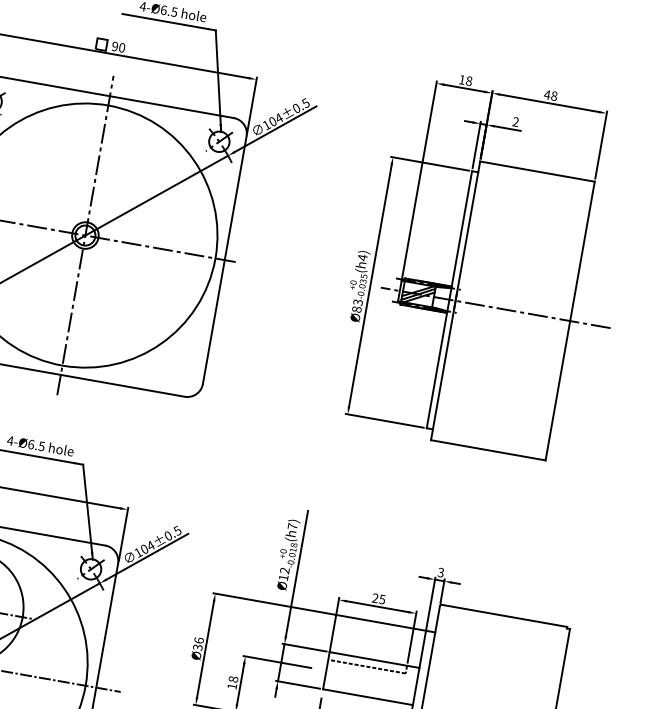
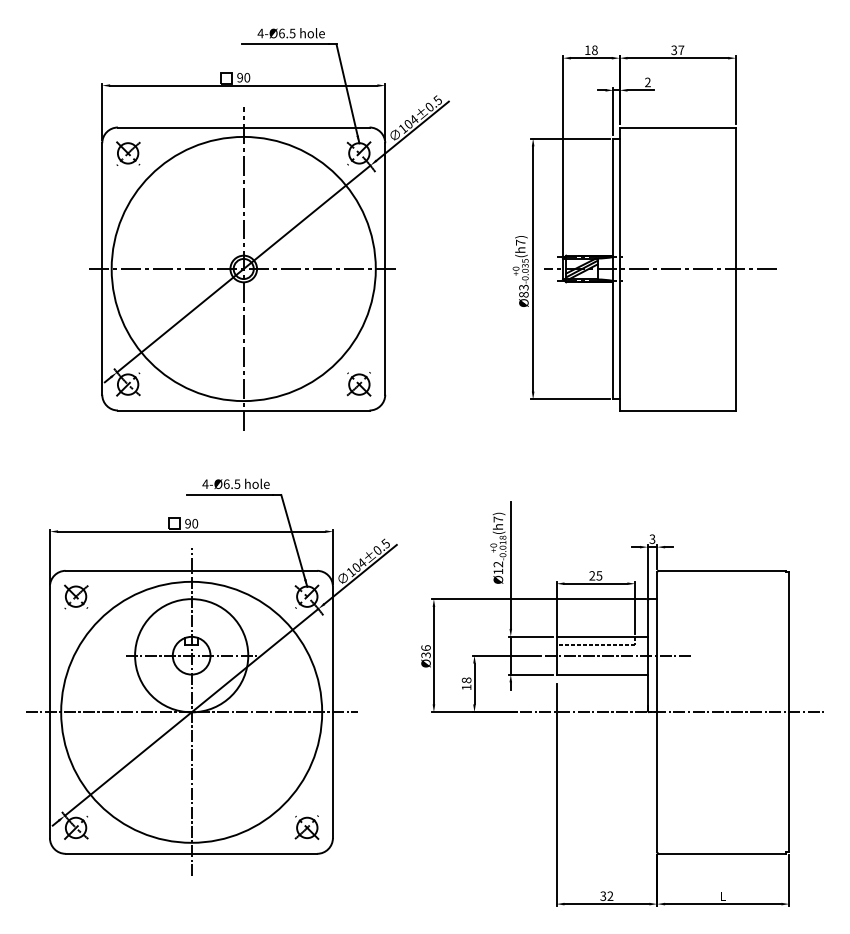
text: (550, 95) -> (677, 50), 48 -> 37
text: (362, 257) -> (520, 242), (h4) -> (h7)
part: (178, 369) -> (358, 384), added
line: (386, 681) -> (617, 655), added

